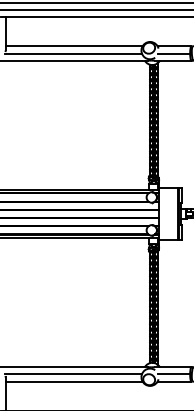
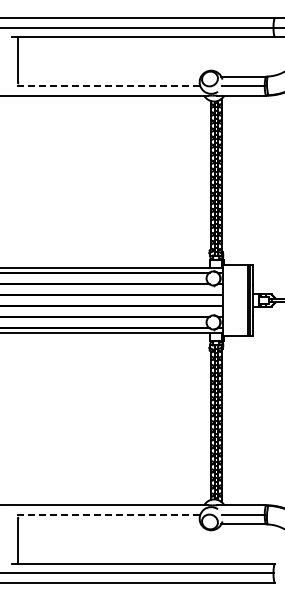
line: (73, 46) -> (109, 76), removed
line: (73, 53) -> (108, 86), solid -> dashed
line: (73, 374) -> (109, 514), solid -> dashed
line: (73, 381) -> (109, 524), removed

